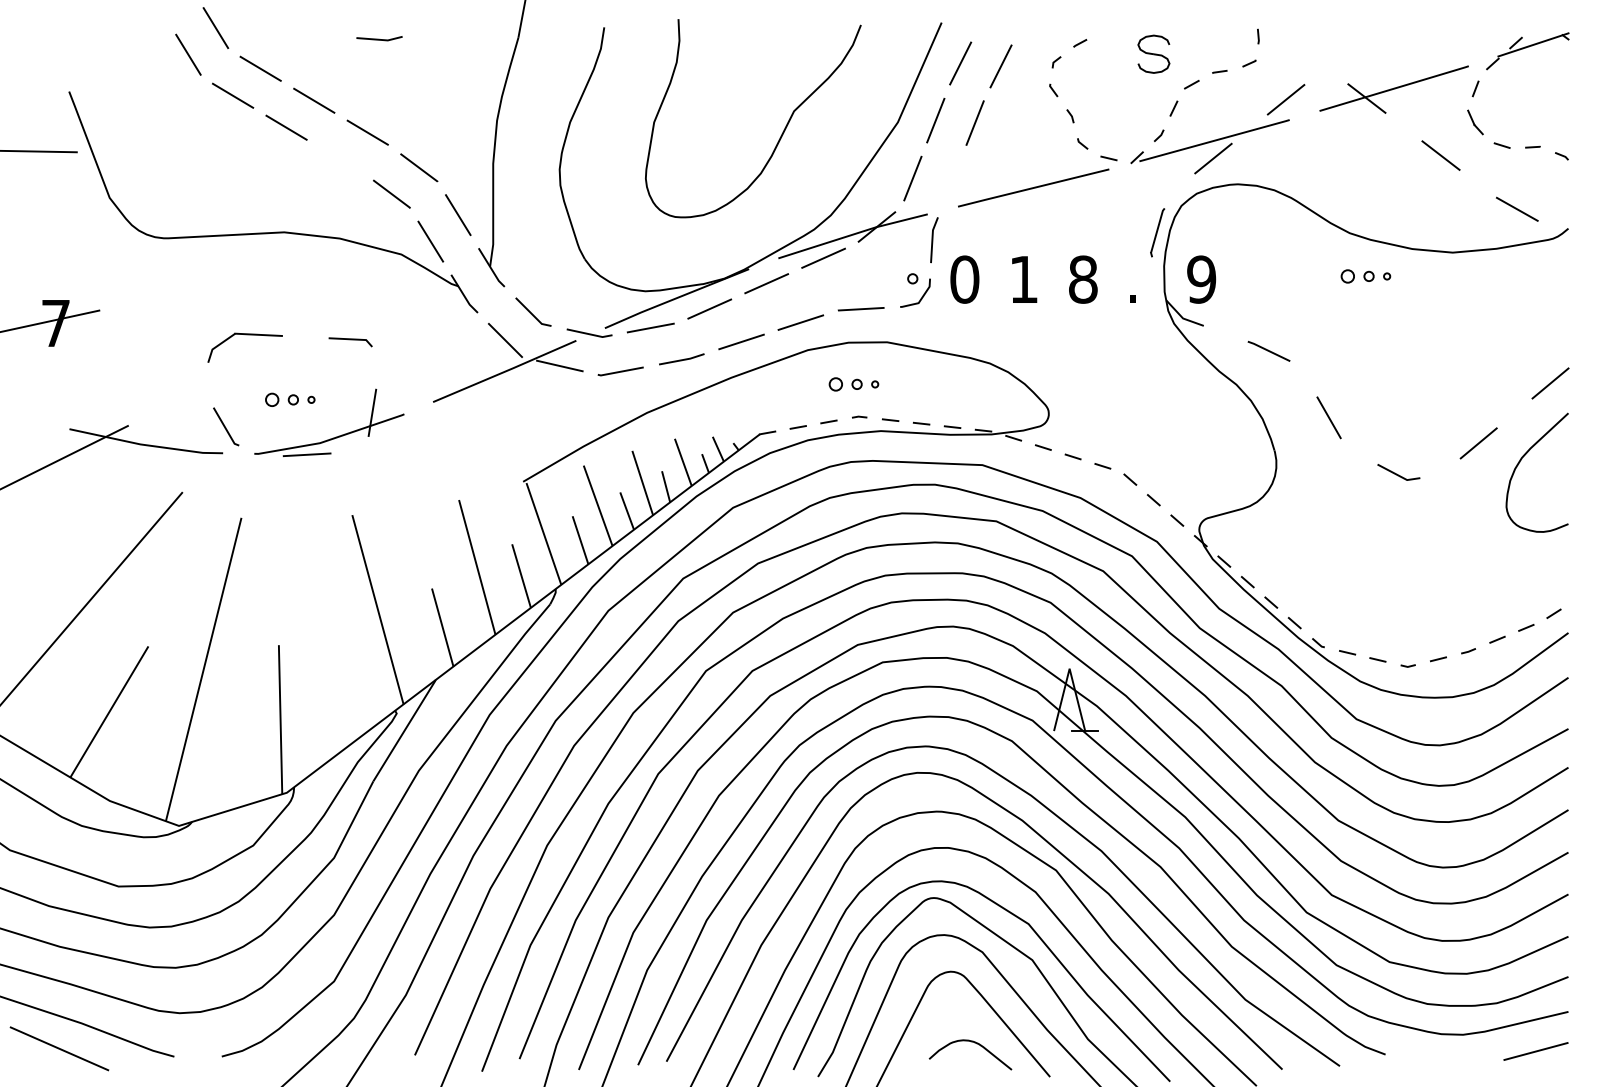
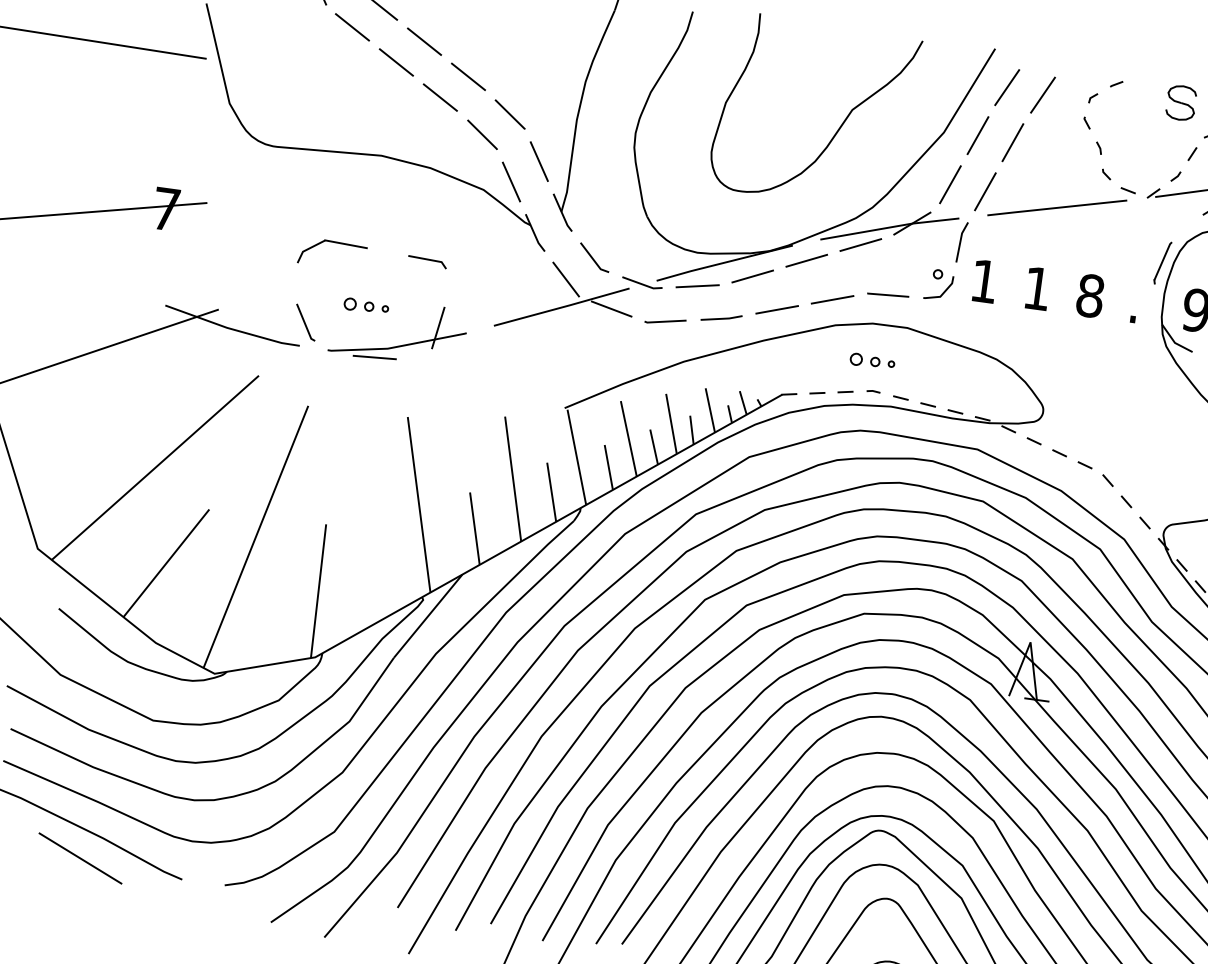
line: (340, 159) -> (440, 97), added
line: (951, 180) -> (984, 191), added
text: (964, 279) -> (984, 281), 0 -> 1

